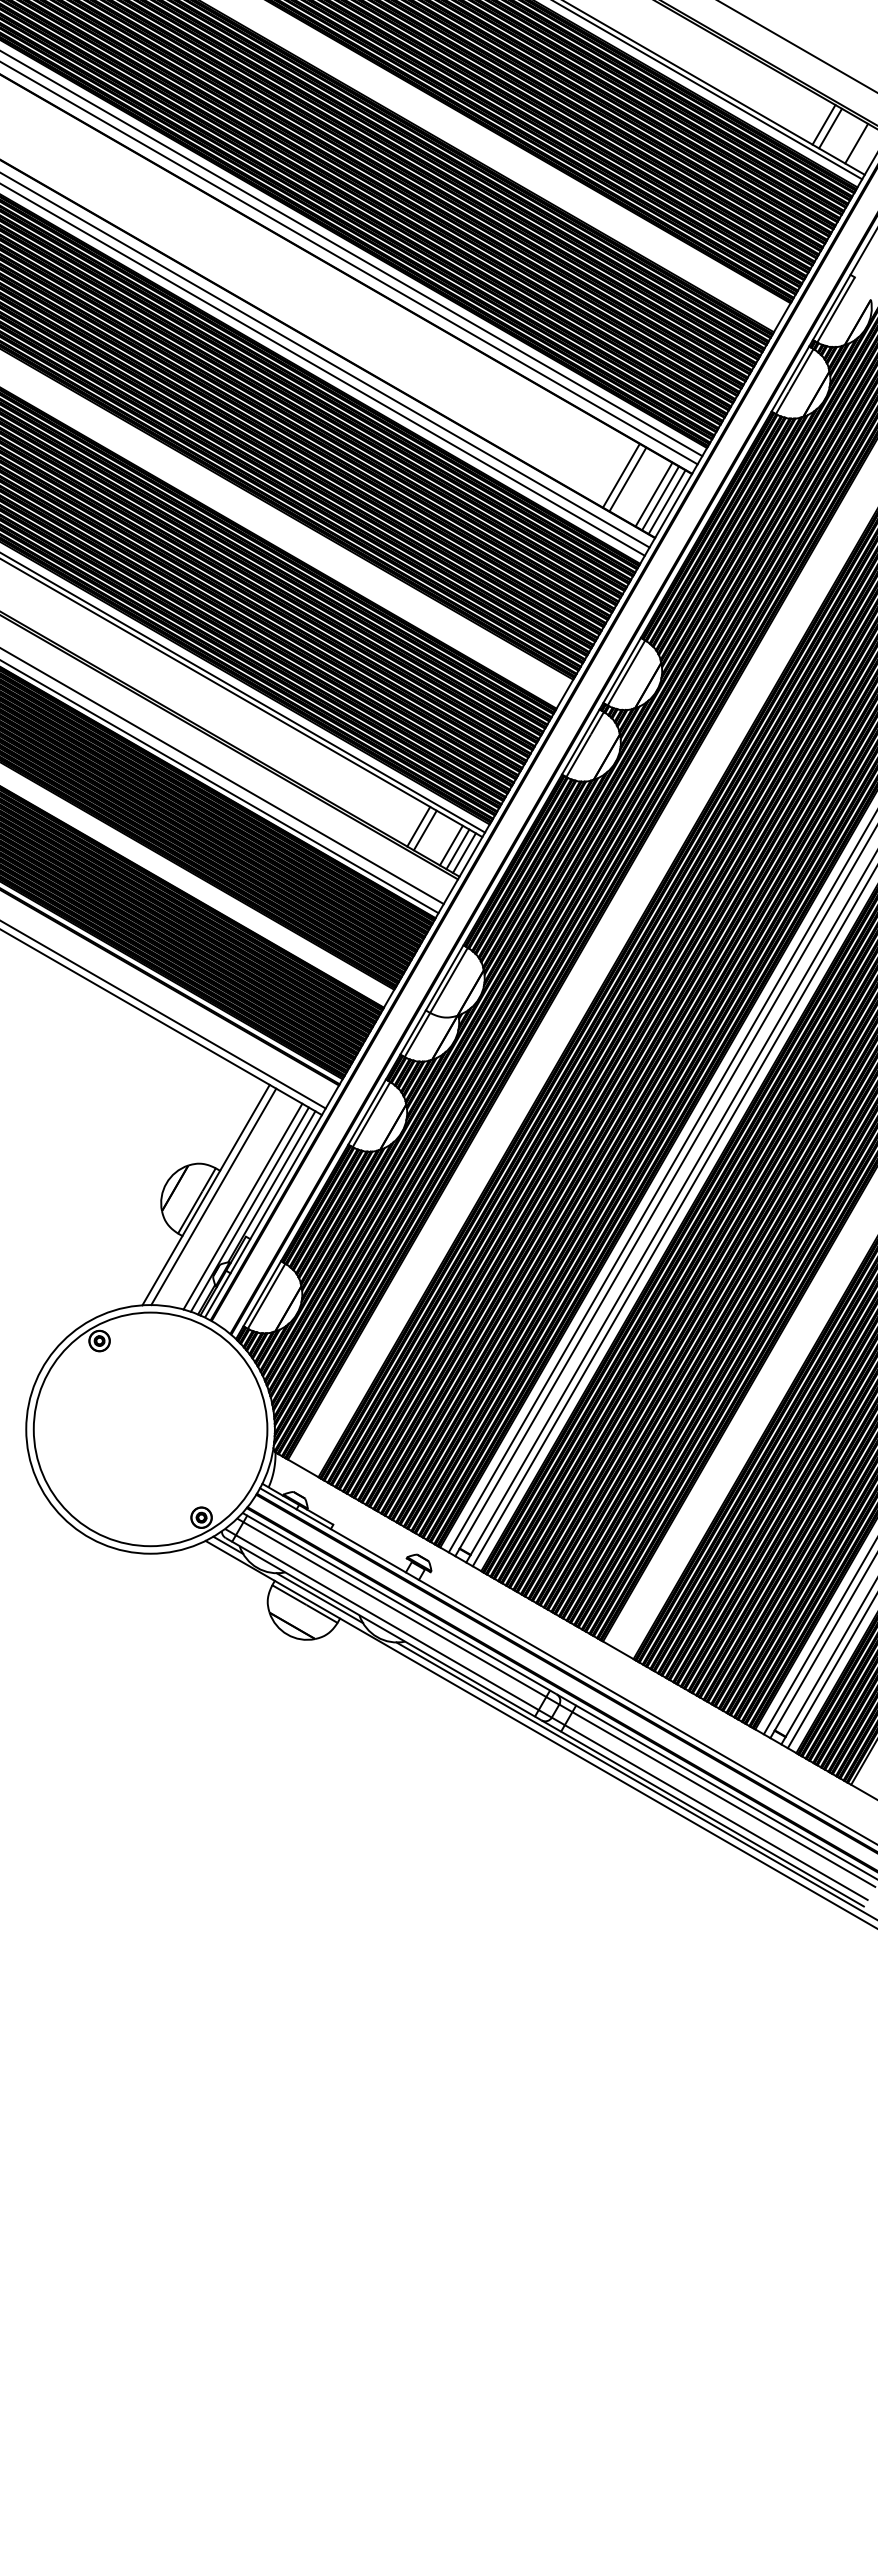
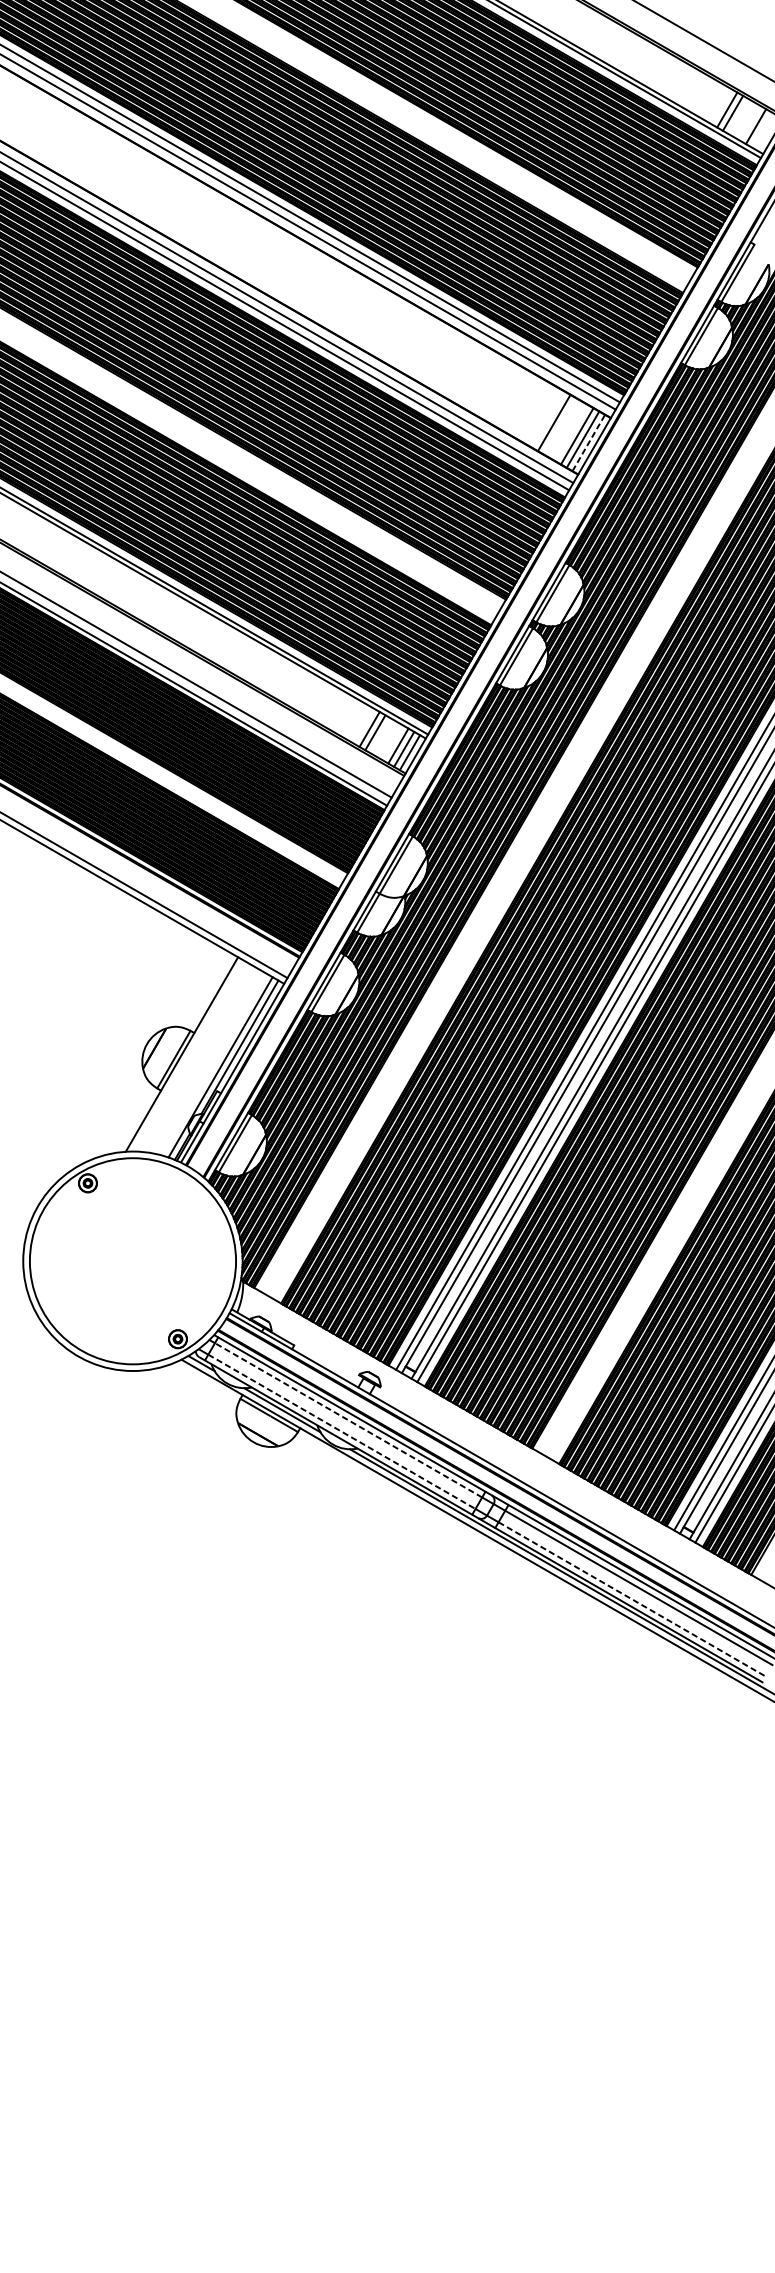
line: (621, 475) -> (548, 419), removed
line: (667, 502) -> (589, 443), solid -> dashed
line: (213, 1196) -> (188, 1055), removed
line: (242, 1206) -> (214, 1064), removed
line: (394, 1609) -> (348, 1420), solid -> dashed
line: (387, 1622) -> (342, 1431), solid -> dashed
line: (716, 1812) -> (632, 1599), solid -> dashed

